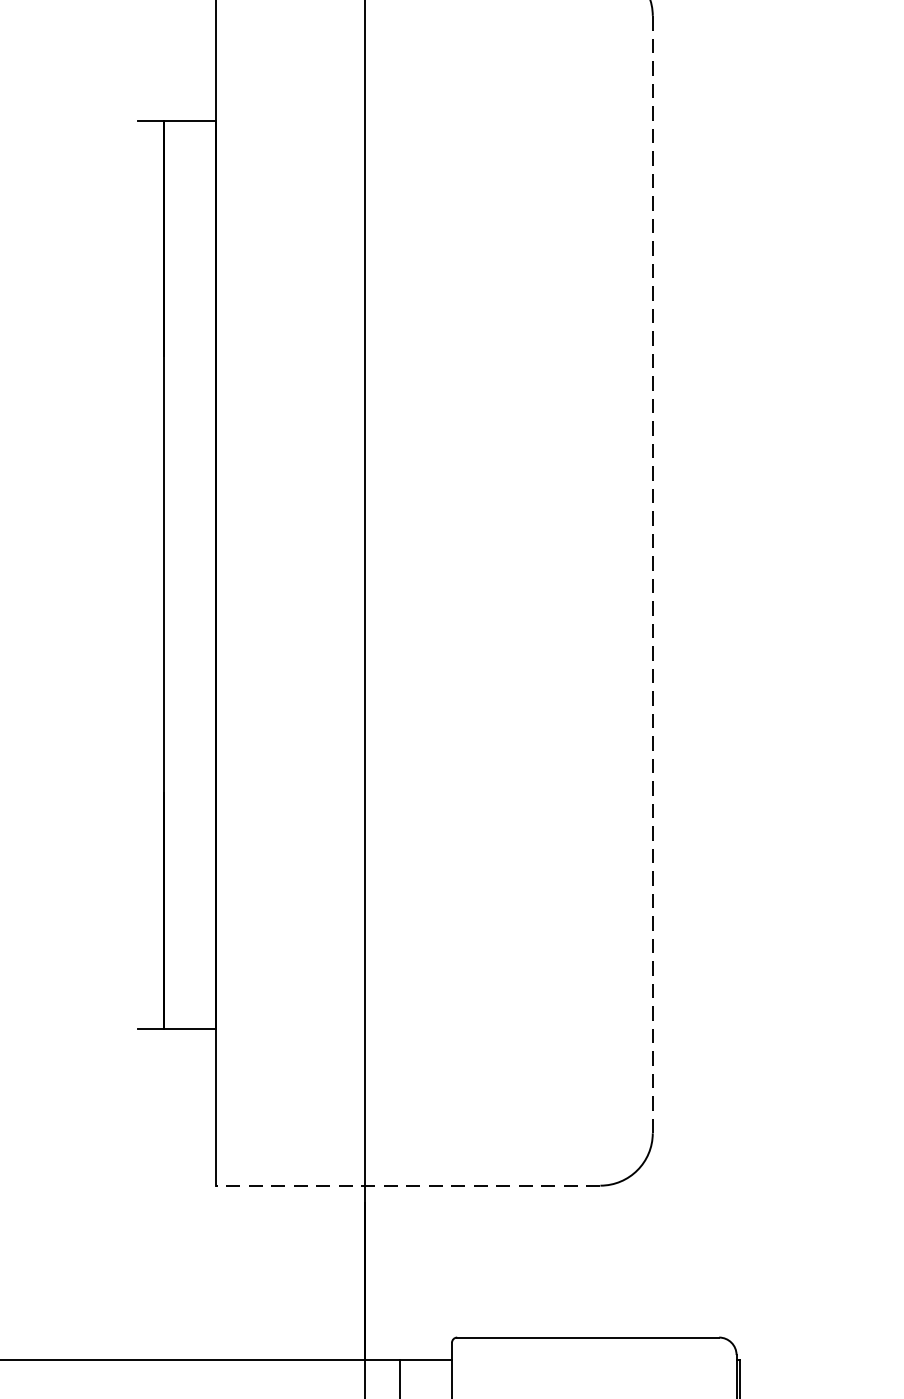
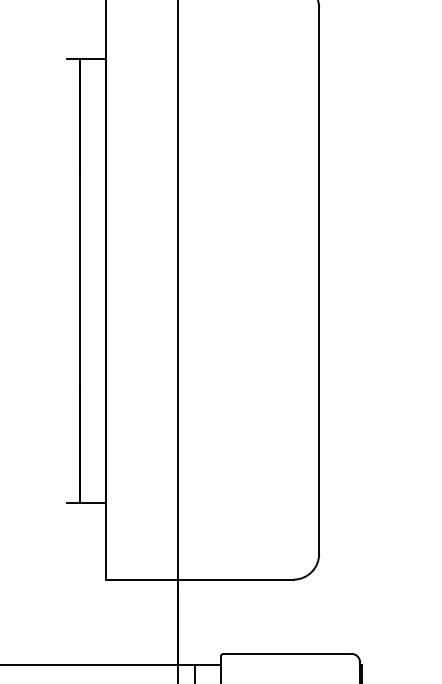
line: (653, 573) -> (319, 280), dashed -> solid
line: (408, 1185) -> (199, 579), dashed -> solid

